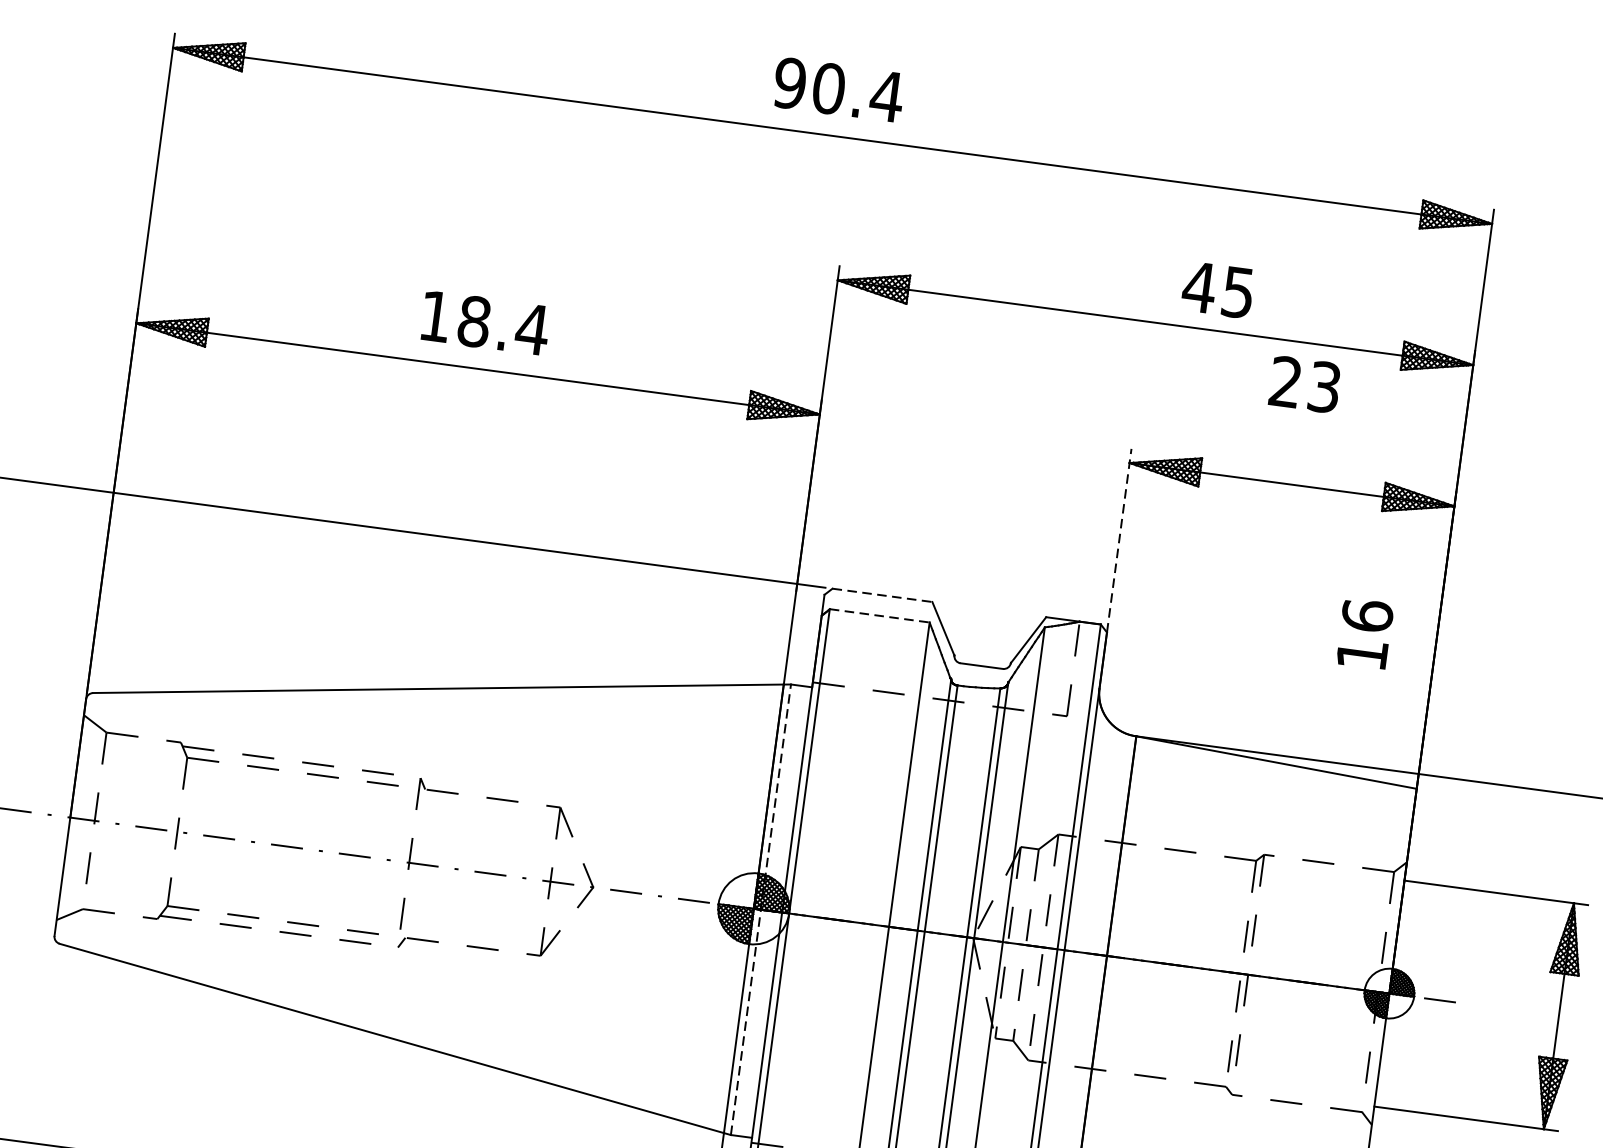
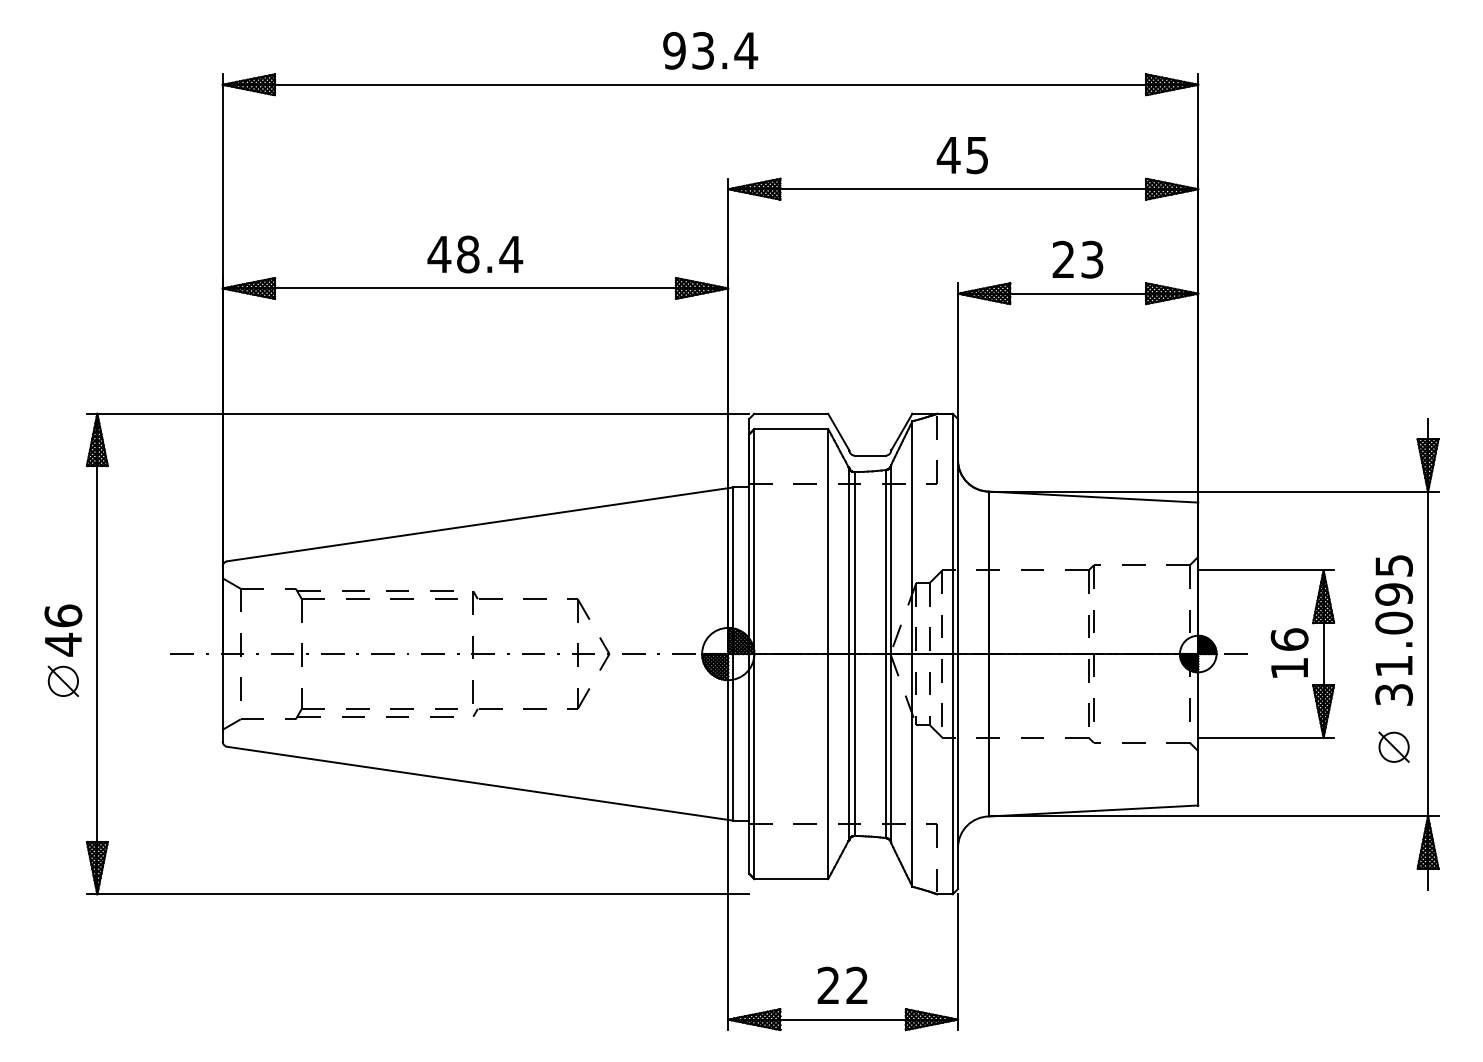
text: (829, 88) -> (703, 50), 90.4 -> 93.4
text: (1216, 289) -> (961, 155), moved
text: (435, 316) -> (439, 254), 18.4 -> 48.4
text: (1304, 384) -> (1077, 259), moved
line: (1119, 541) -> (958, 351), dashed -> solid
line: (882, 594) -> (791, 413), dashed -> solid
line: (880, 615) -> (791, 428), dashed -> solid
text: (1364, 633) -> (1289, 652), moved
line: (760, 910) -> (733, 654), dashed -> solid

